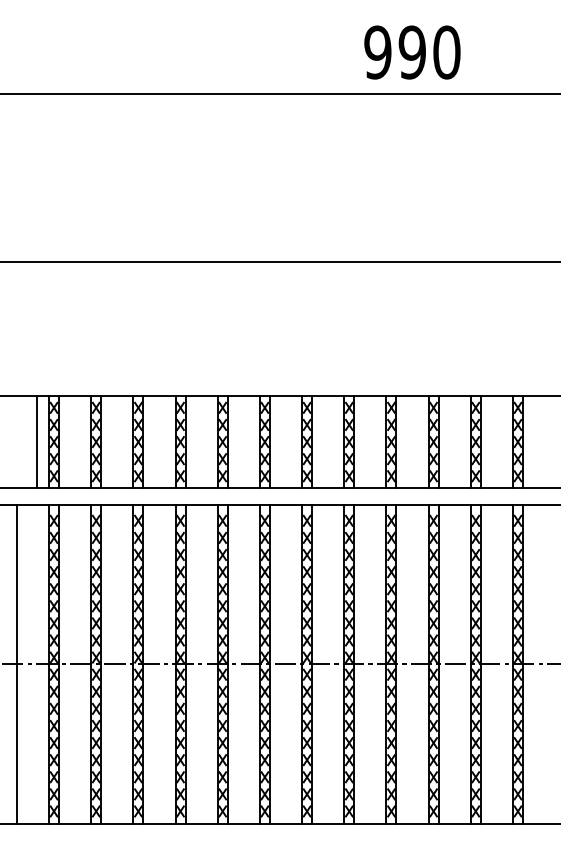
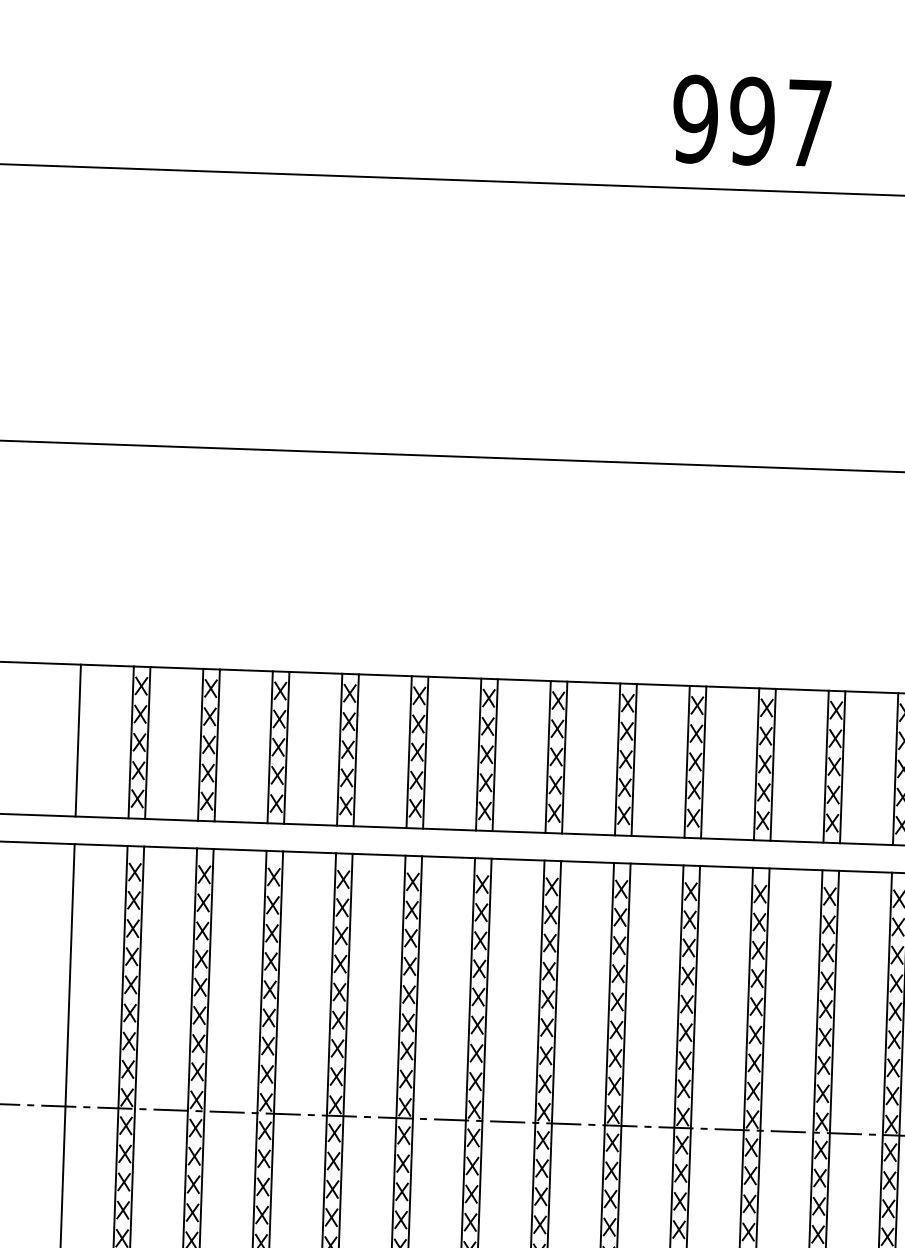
text: (446, 52) -> (808, 123), 990 -> 997
line: (36, 442) -> (77, 741), moved

